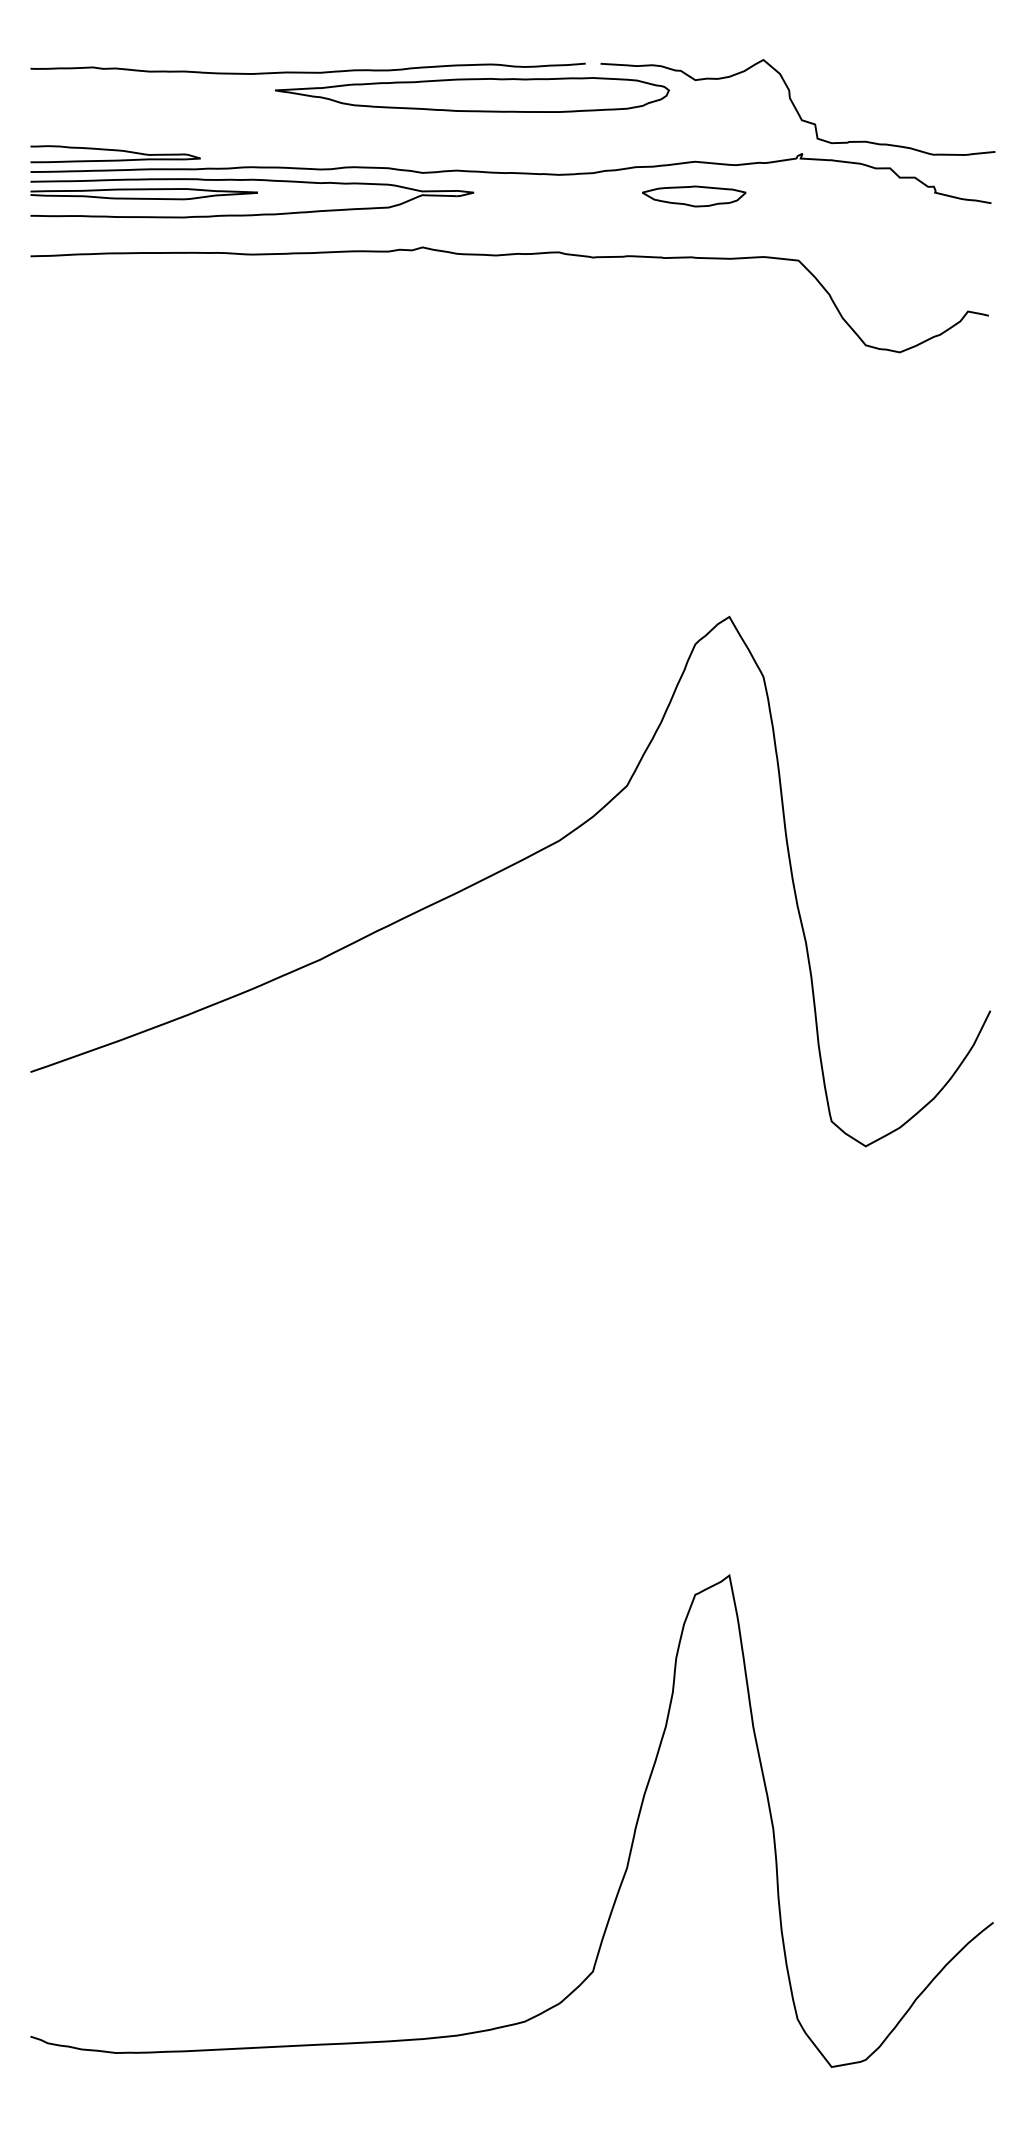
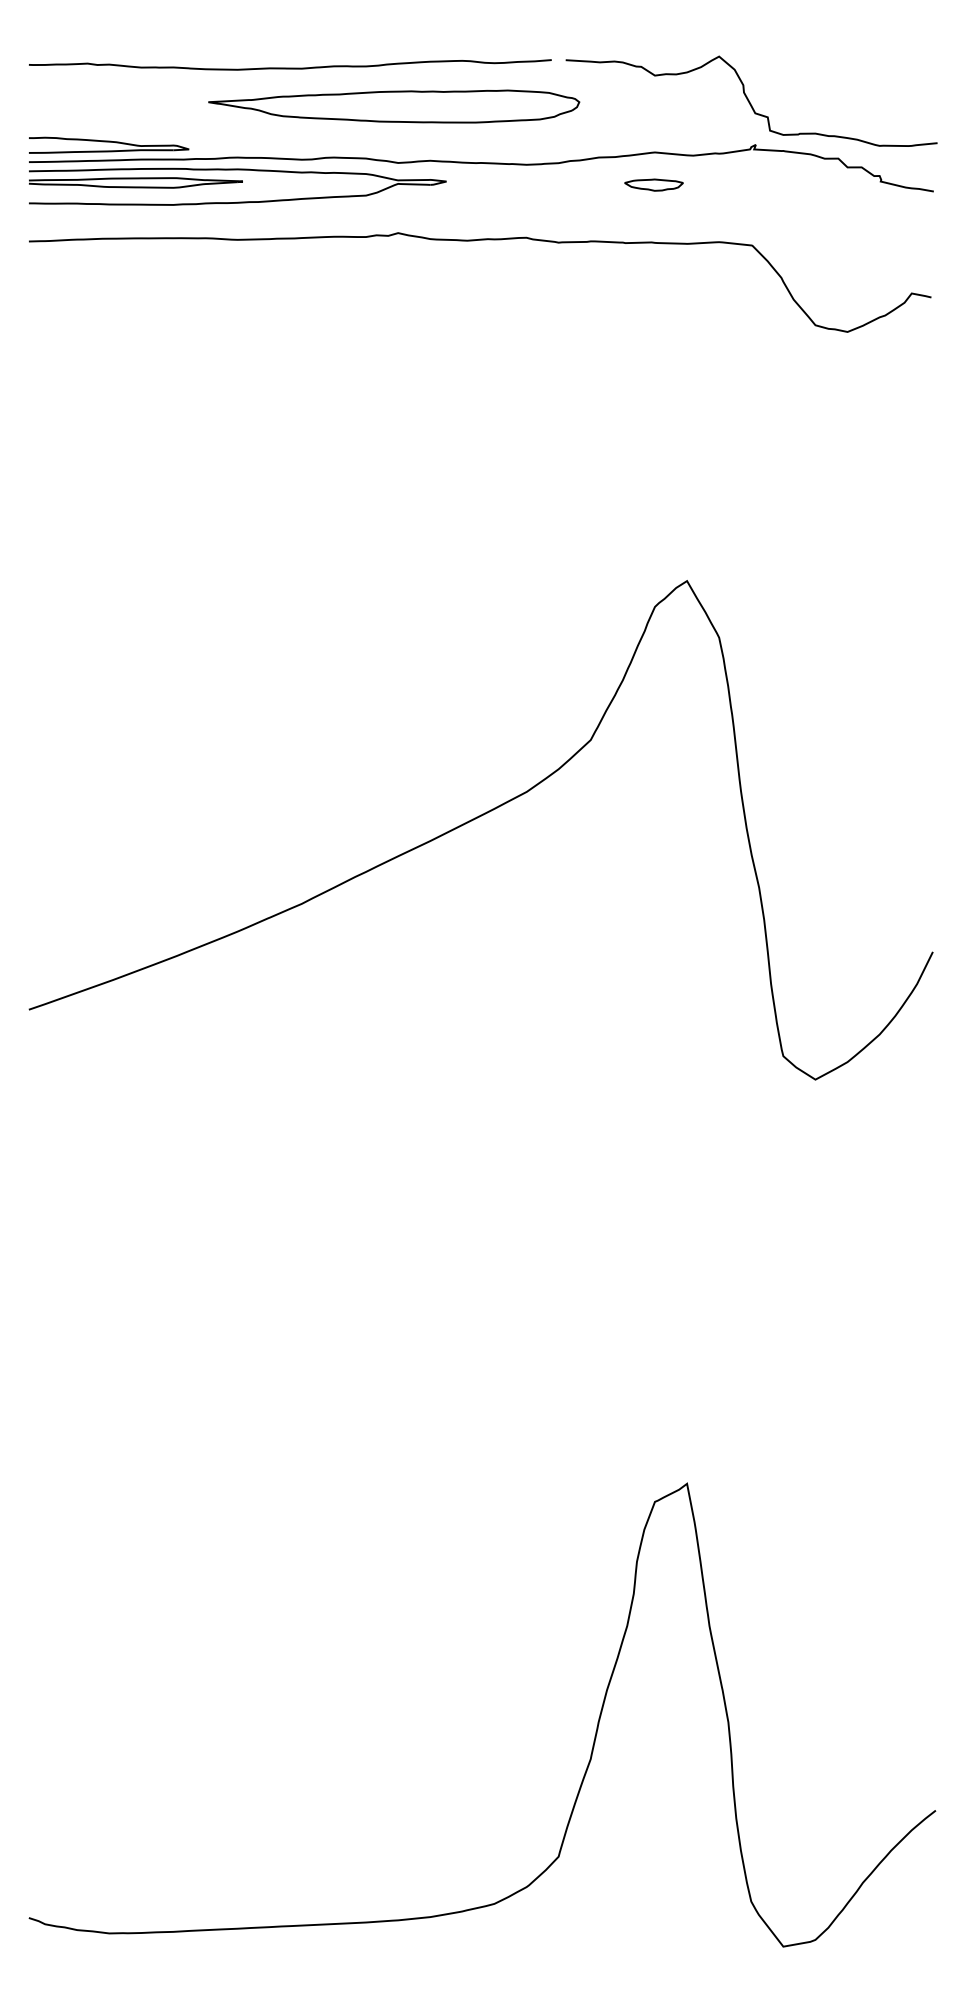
part: (472, 94) -> (394, 106), moved
part: (694, 196) -> (654, 185), size x0.6

